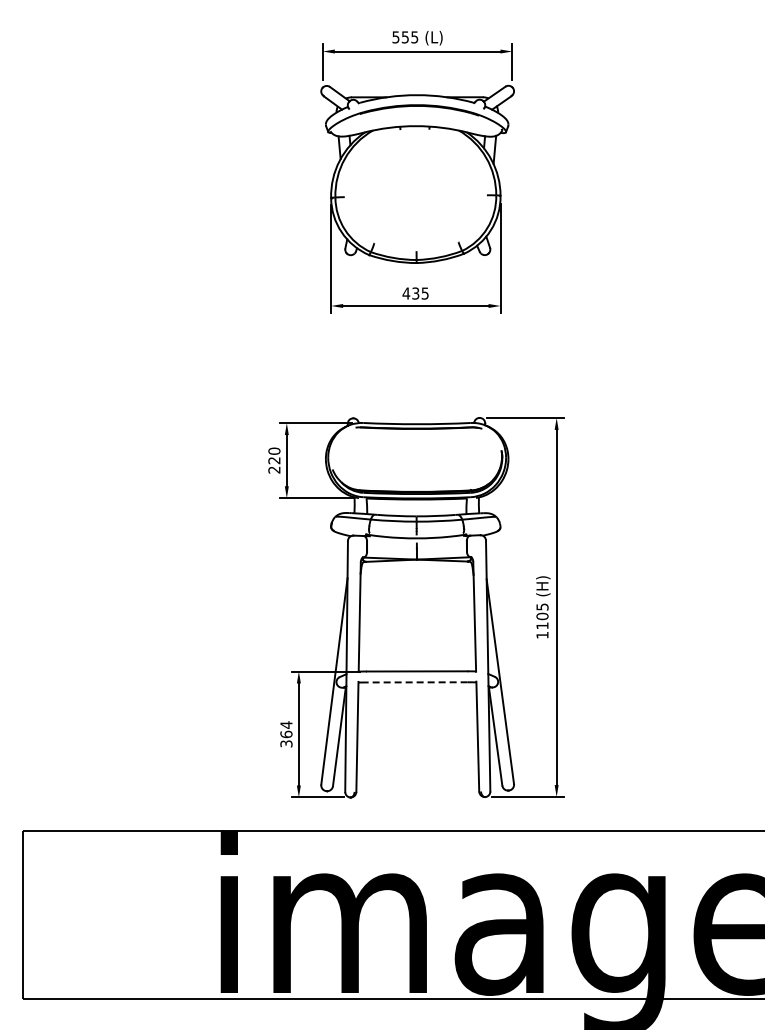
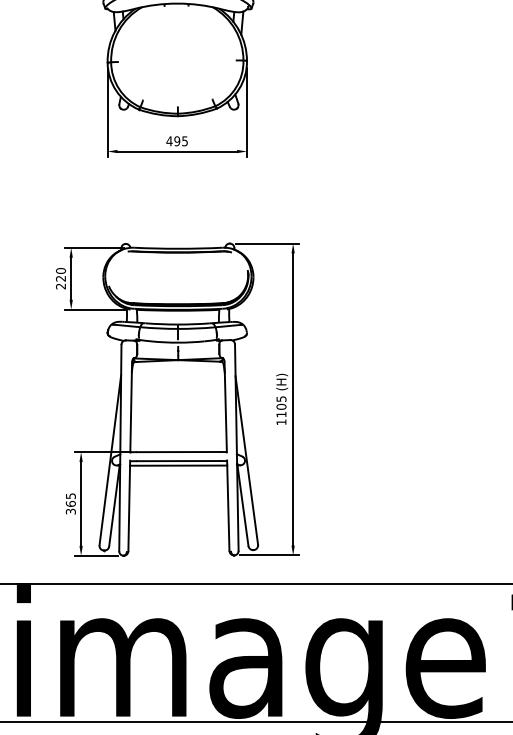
text: (415, 293) -> (177, 141), 435 -> 495
line: (416, 682) -> (177, 461), dashed -> solid
line: (417, 687) -> (178, 465), added
text: (286, 724) -> (70, 495), 364 -> 365

